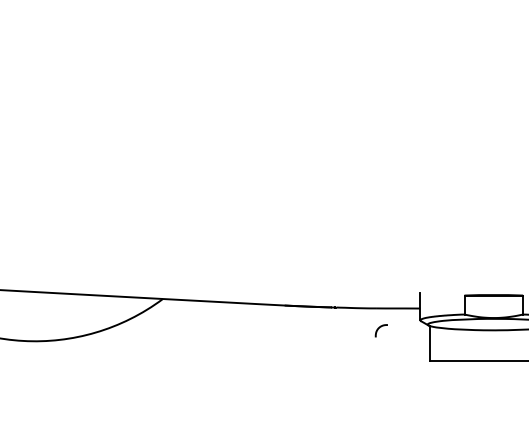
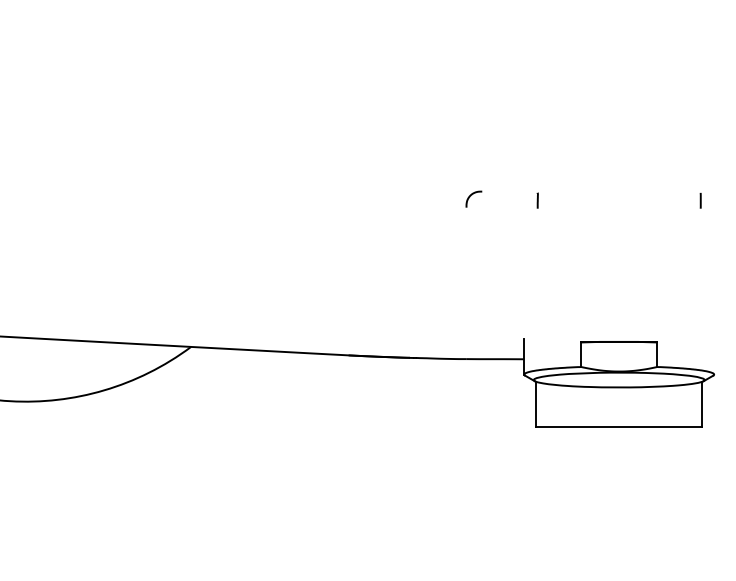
line: (430, 185) -> (537, 200), added
curve: (380, 328) -> (472, 195), moved

